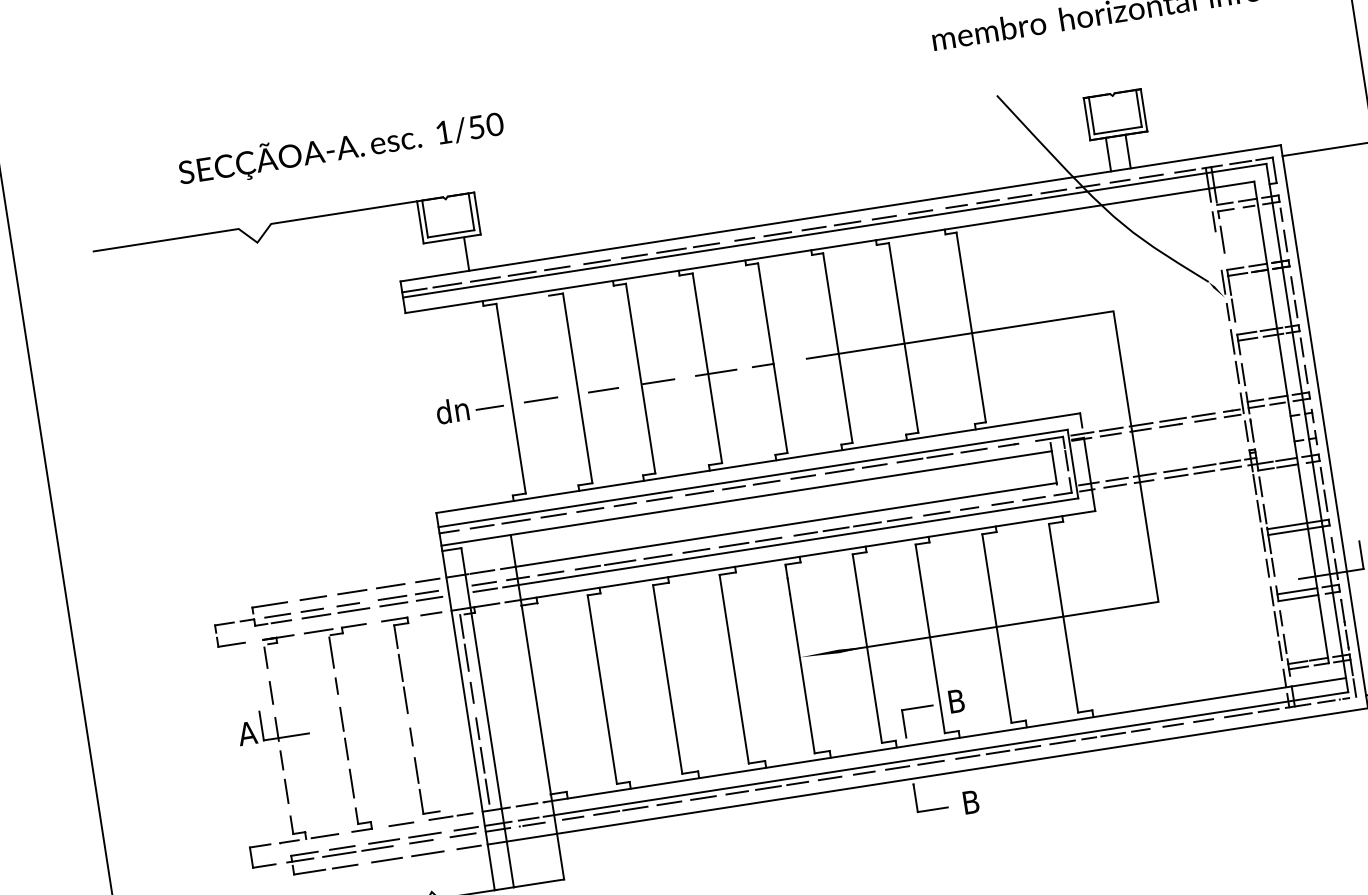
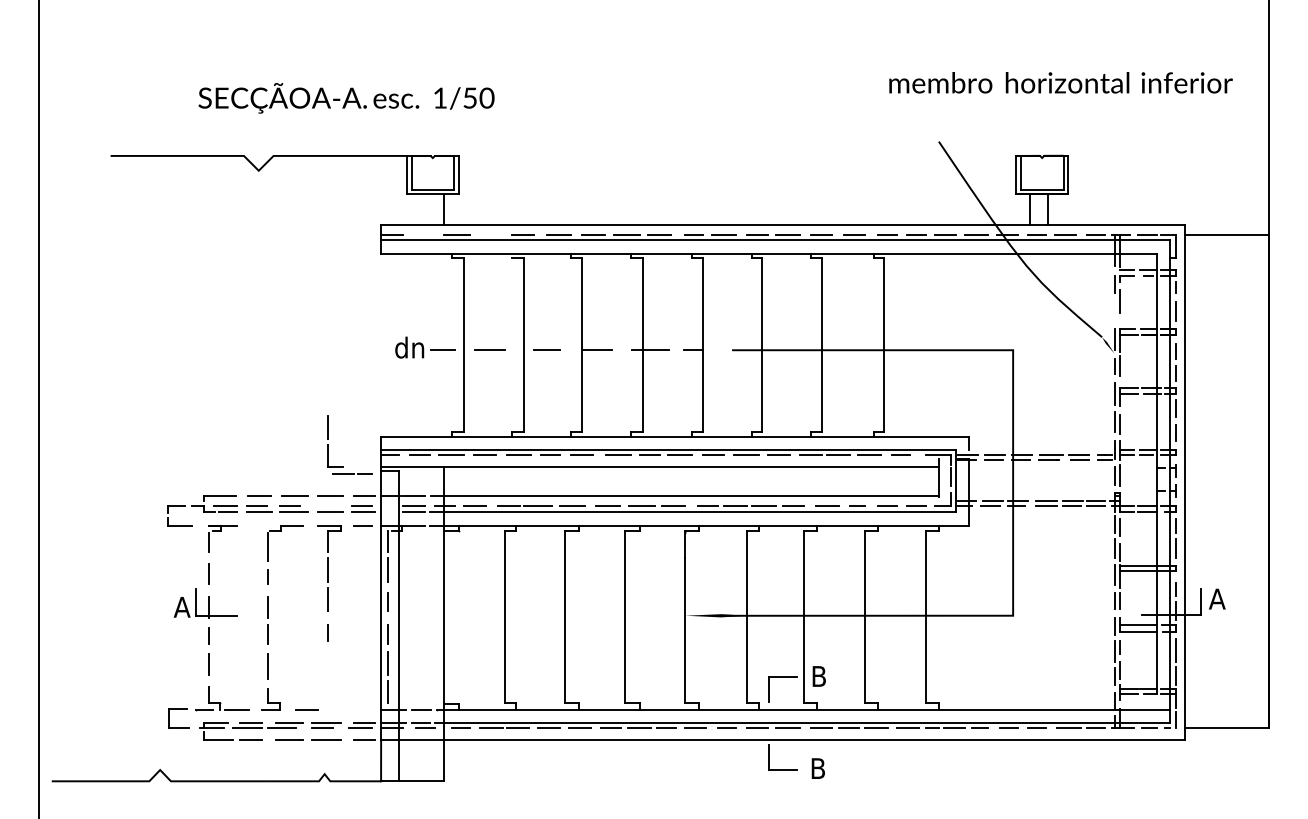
line: (522, 274) -> (490, 235), removed
line: (446, 285) -> (421, 235), removed
line: (391, 598) -> (329, 506), removed
line: (318, 630) -> (259, 525), removed
part: (420, 788) -> (328, 444), moved

